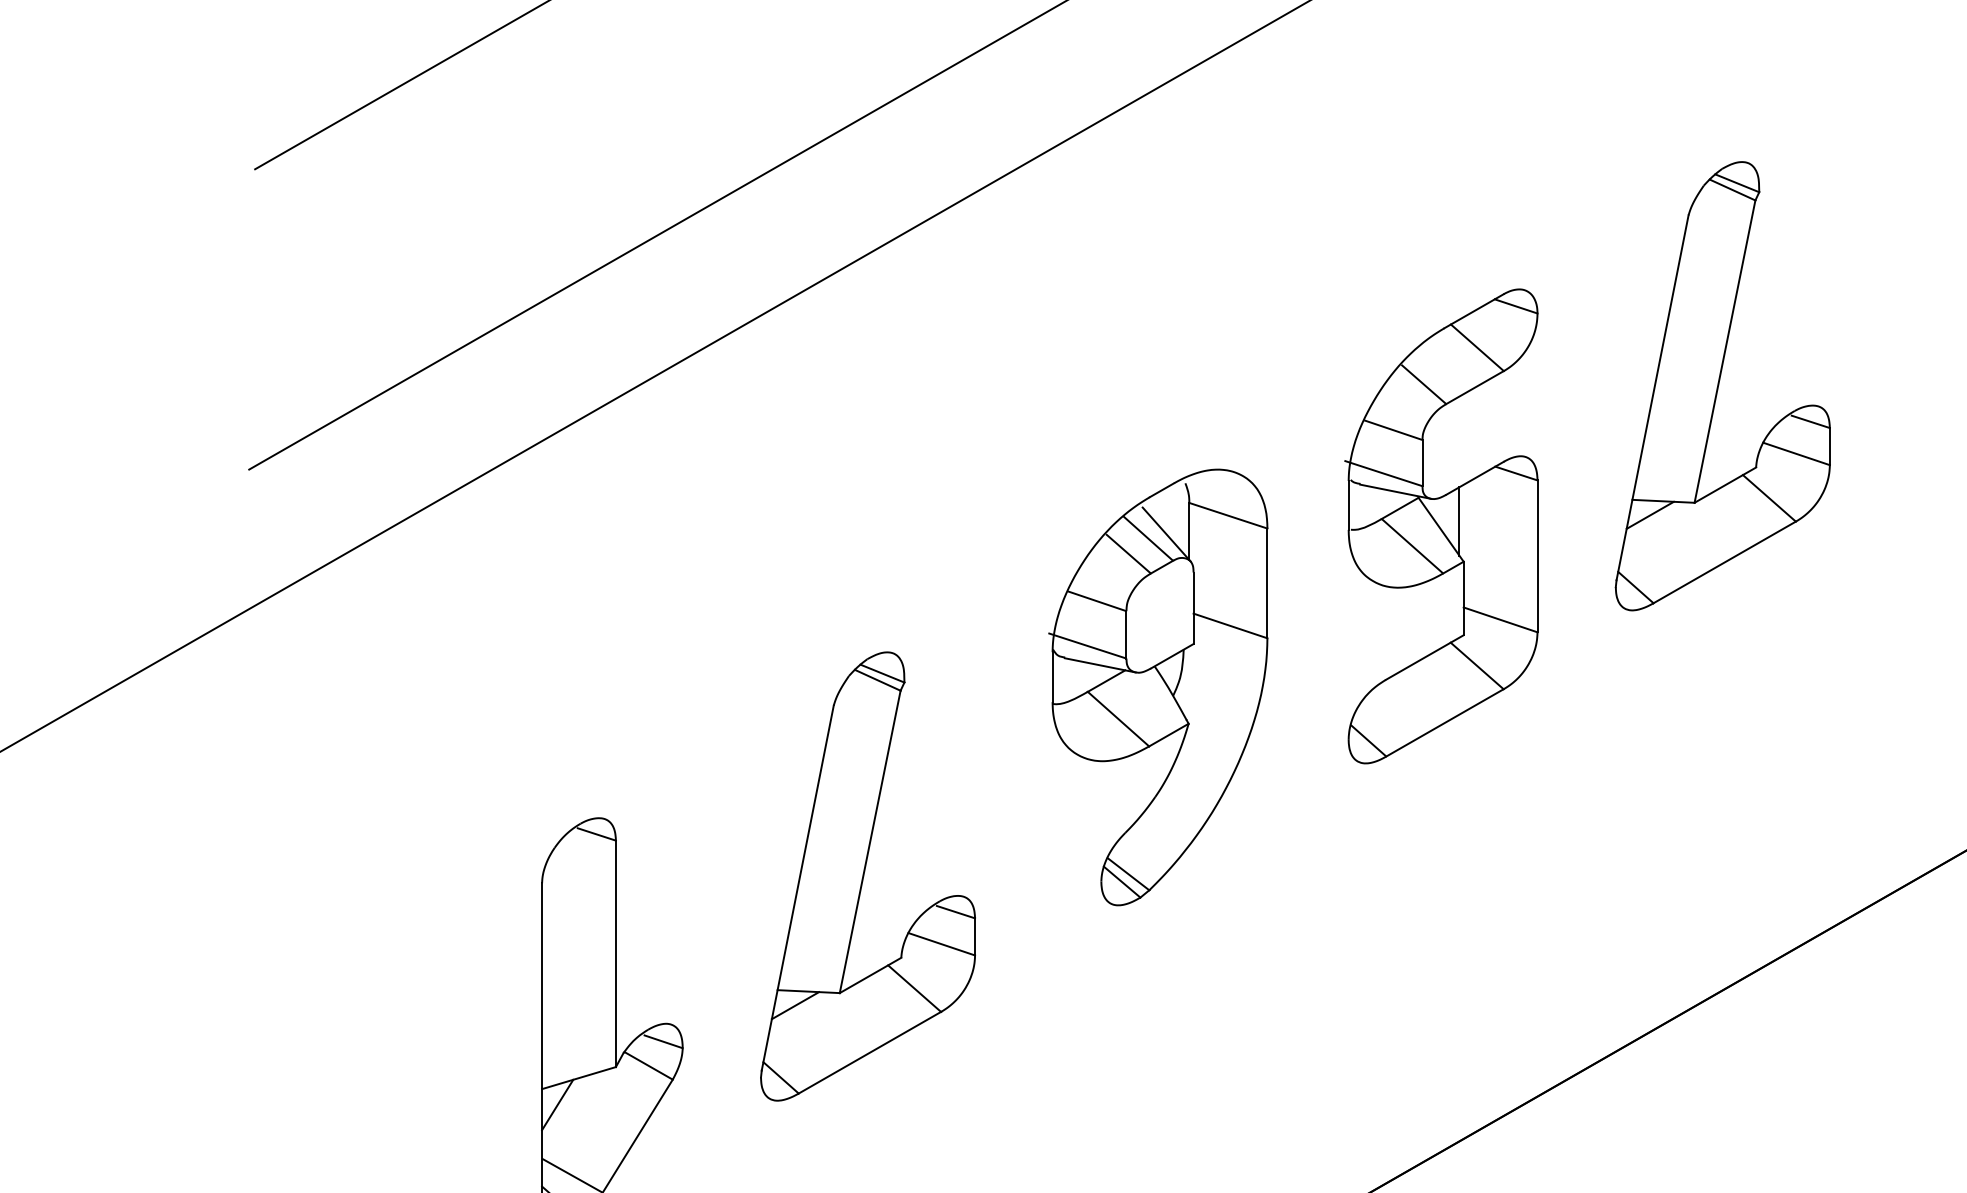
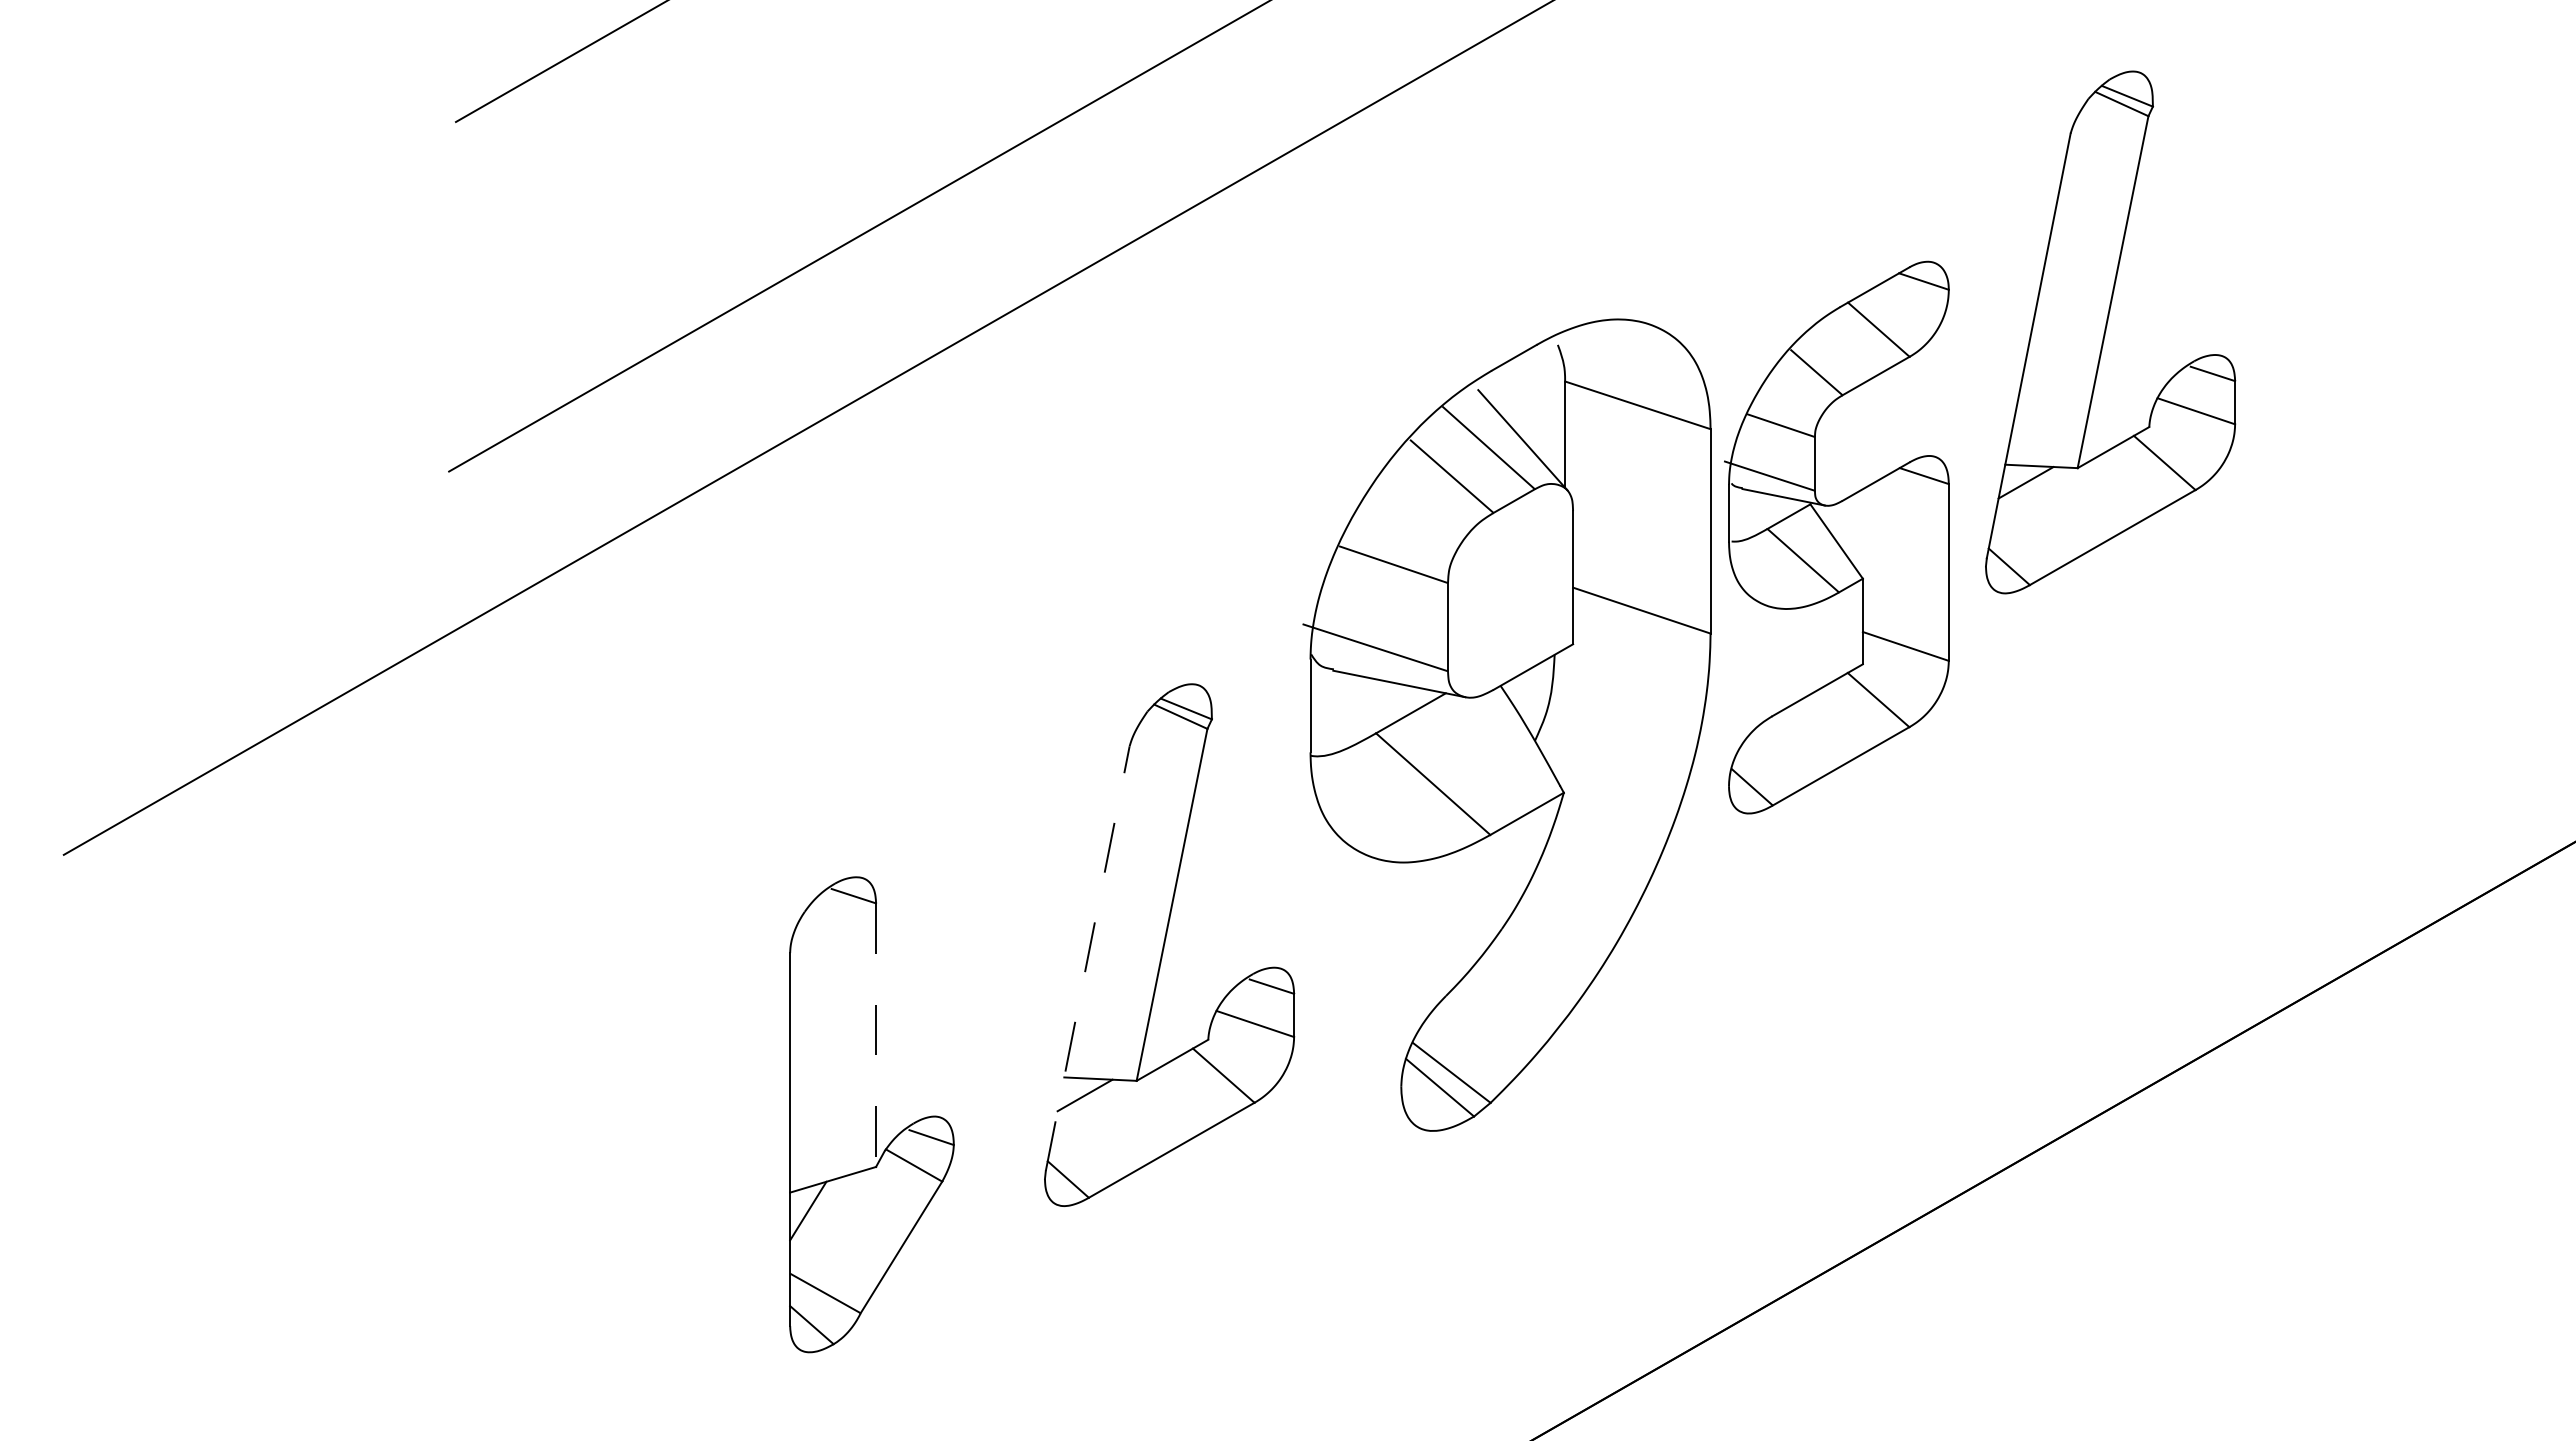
part: (1722, 386) -> (2110, 332), moved
line: (1459, 521) -> (1857, 531), removed
part: (1158, 686) -> (1507, 724), size x1.6
line: (797, 887) -> (1087, 958), solid -> dashed
line: (616, 954) -> (876, 1035), solid -> dashed

